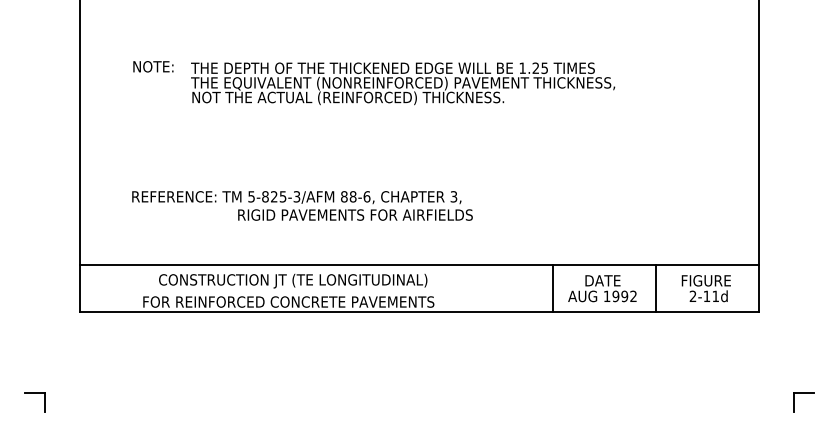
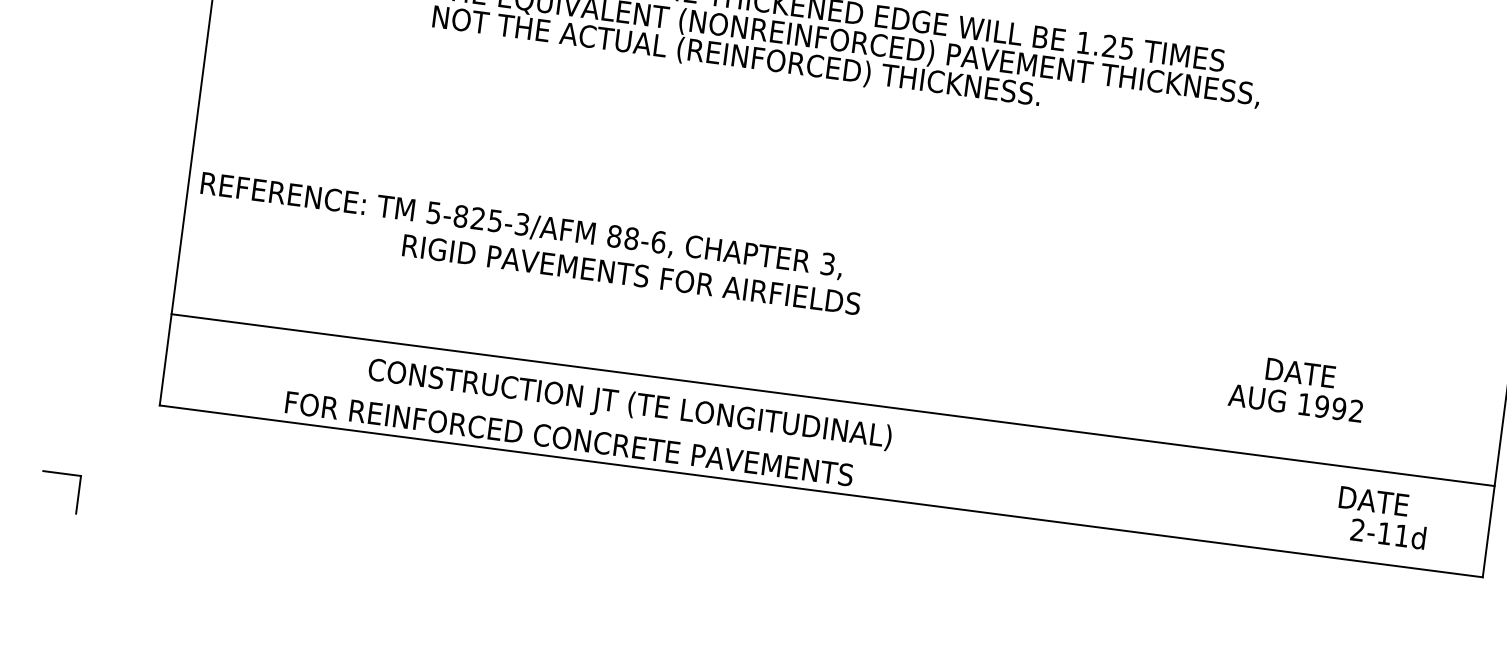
text: (302, 205) -> (530, 242), moved
text: (706, 280) -> (1387, 502), FIGURE -> DATE
text: (293, 281) -> (630, 406), moved
line: (553, 288) -> (1088, 479), removed
text: (602, 288) -> (1297, 387), moved
line: (656, 288) -> (1288, 505), removed
part: (34, 393) -> (61, 474), moved

